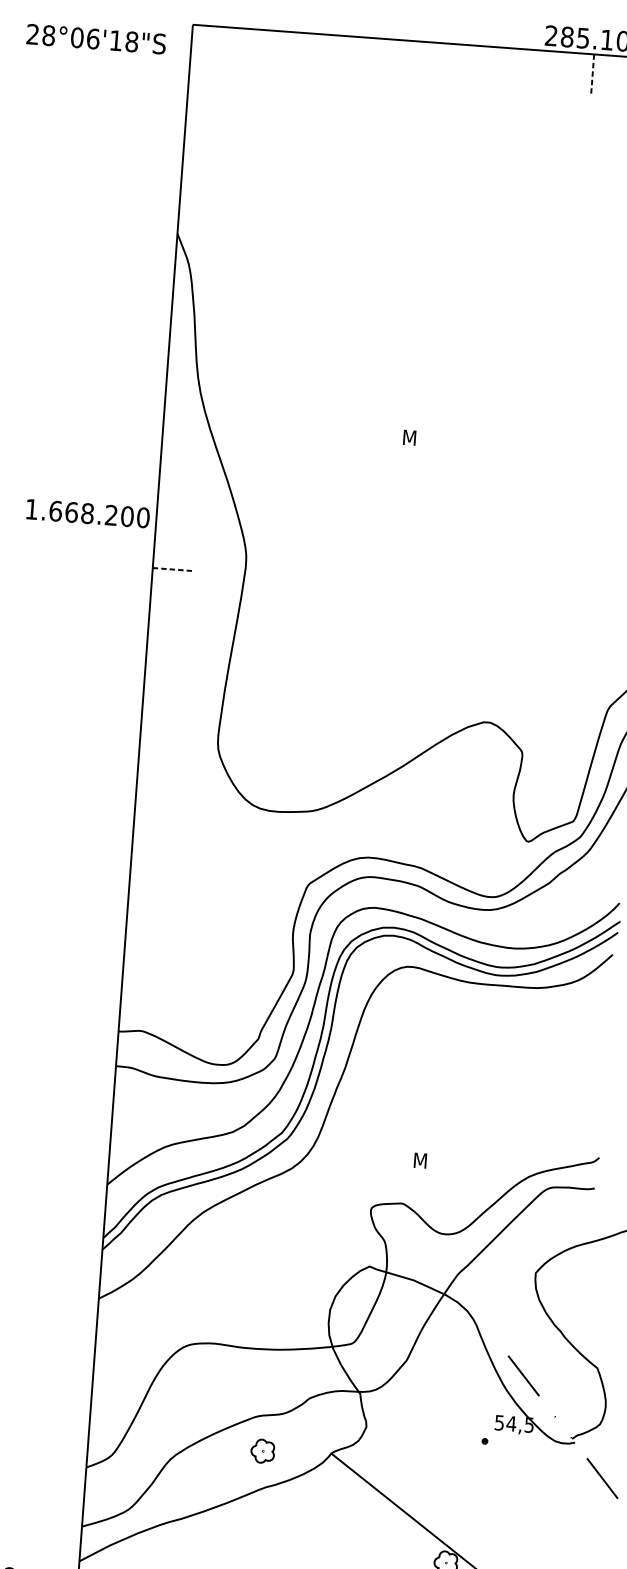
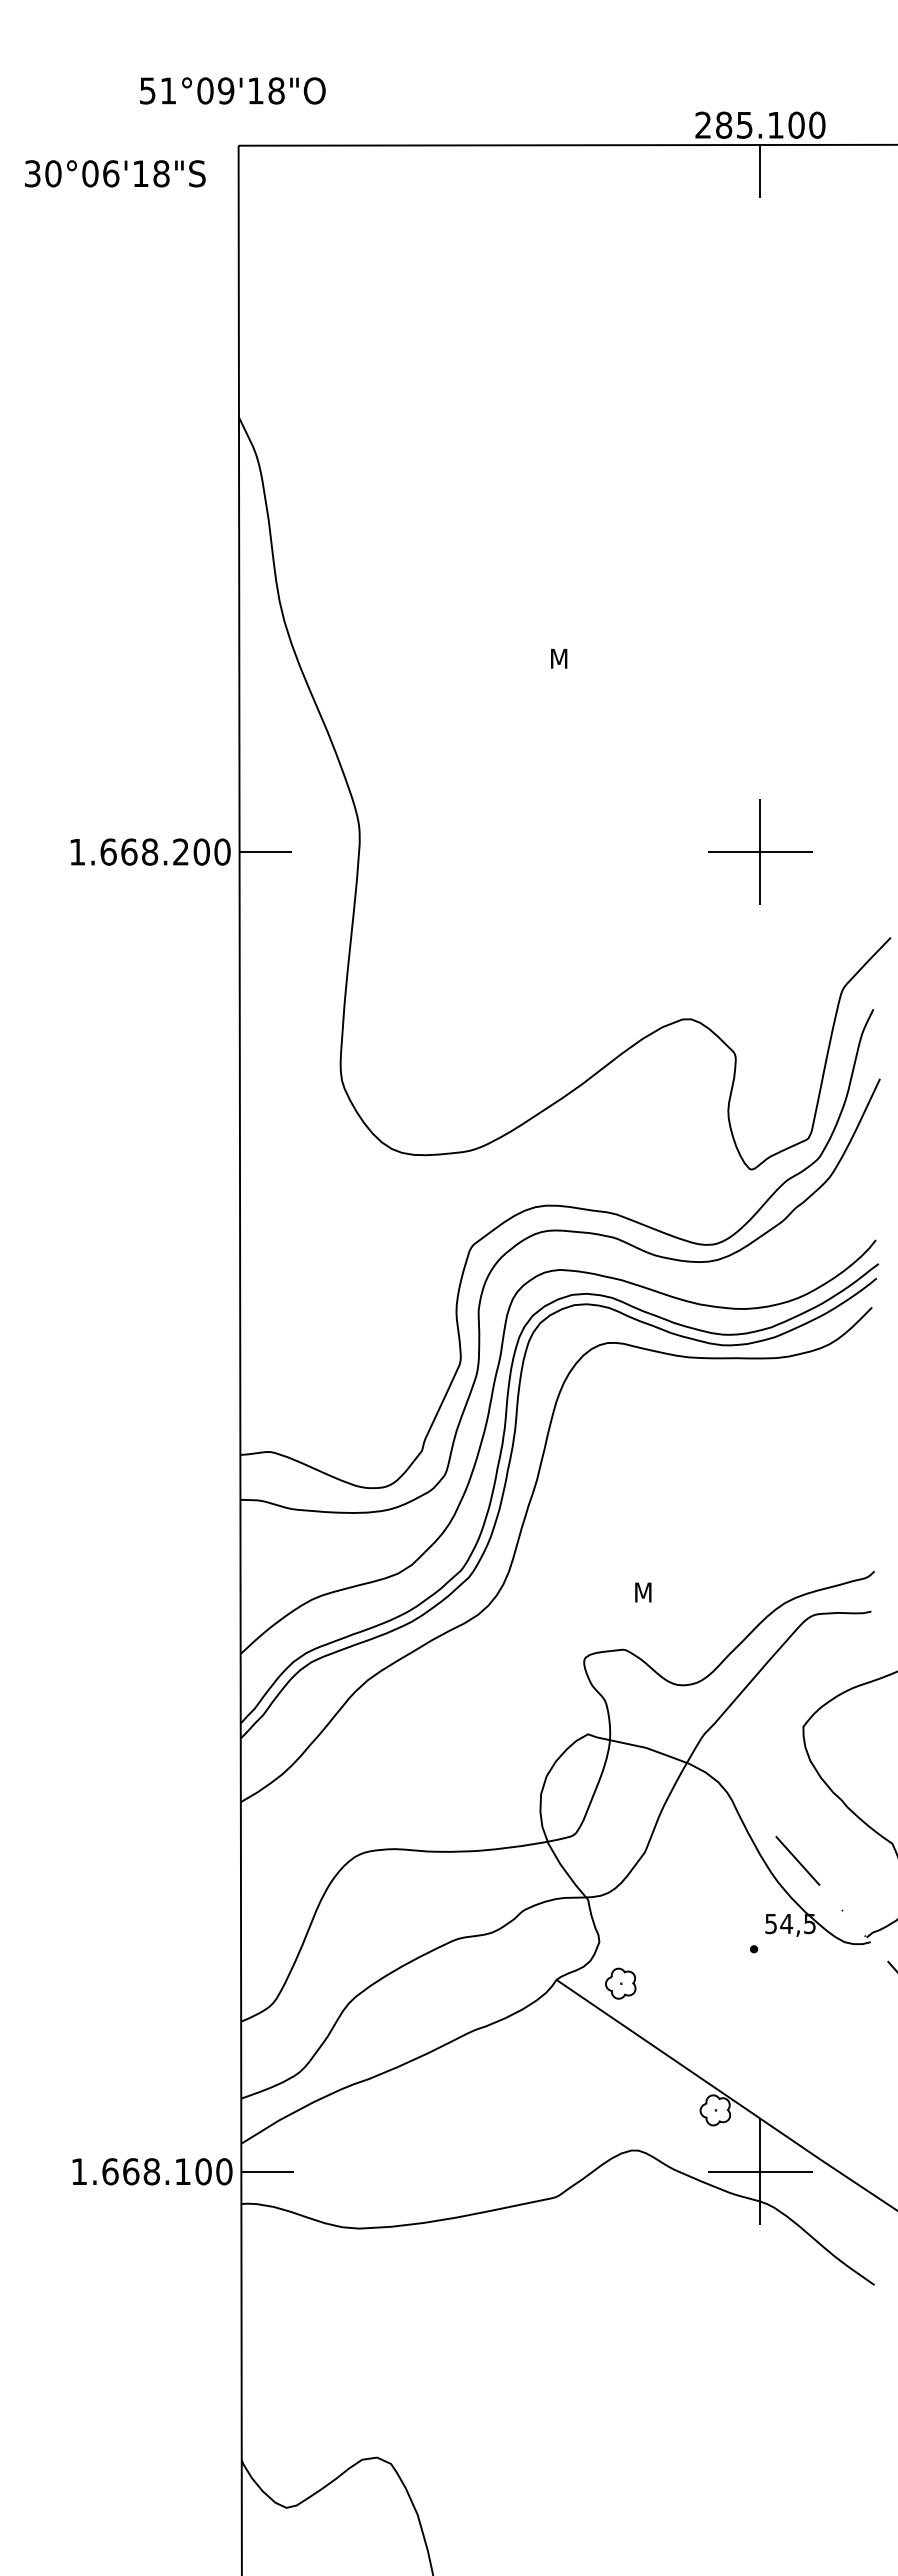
text: (40, 34) -> (42, 173), 28°06'18"S -> 30°06'18"S
line: (592, 74) -> (760, 171), dashed -> solid
text: (88, 513) -> (150, 851), moved
line: (173, 569) -> (266, 852), dashed -> solid
part: (553, 597) -> (760, 851), added
part: (262, 1451) -> (620, 1983), moved

